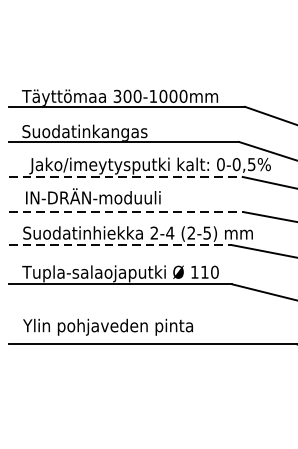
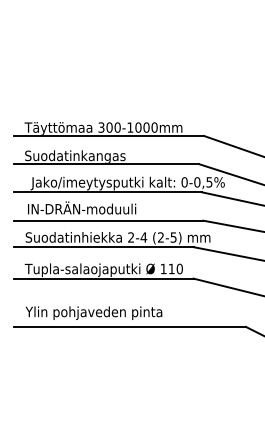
line: (126, 177) -> (108, 192), dashed -> solid
line: (126, 211) -> (108, 220), dashed -> solid
line: (119, 245) -> (103, 247), dashed -> solid

